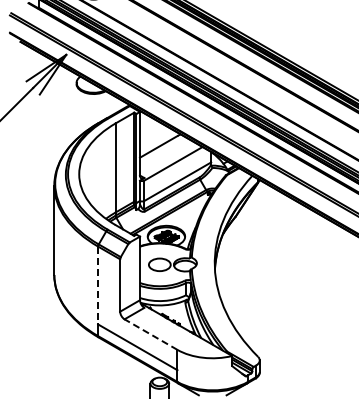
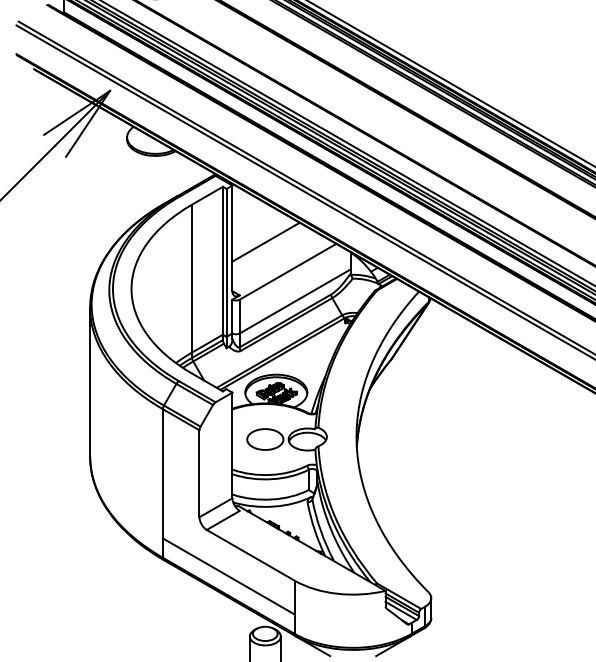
line: (98, 285) -> (163, 473), dashed -> solid
line: (151, 334) -> (251, 555), dashed -> solid

